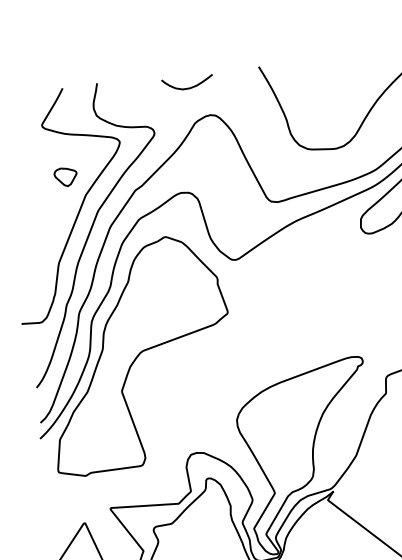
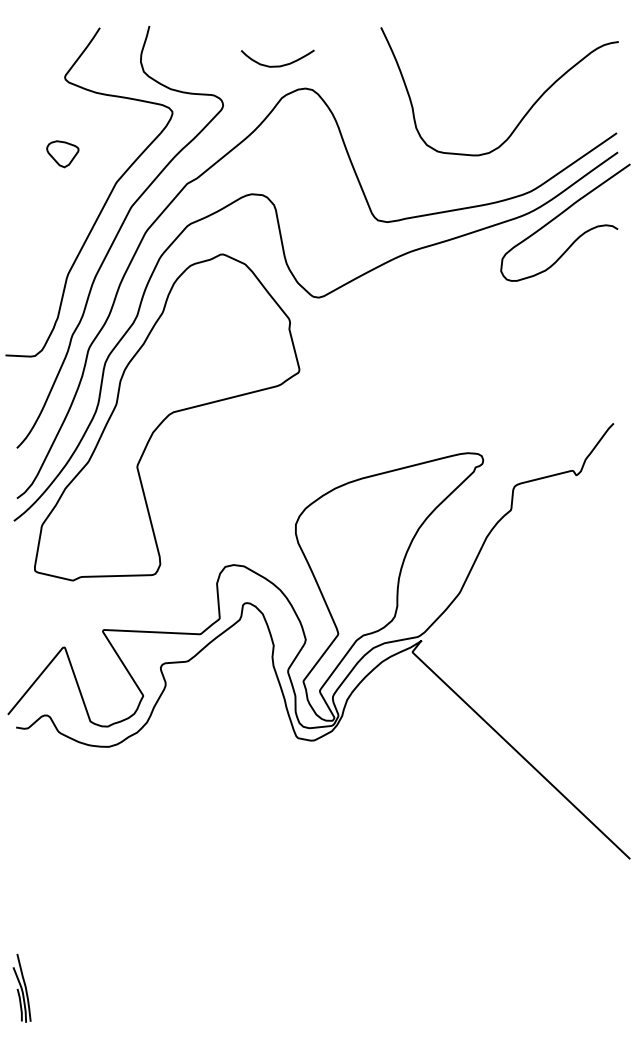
curve: (187, 87) -> (277, 65), moved
part: (65, 177) -> (62, 154), moved

